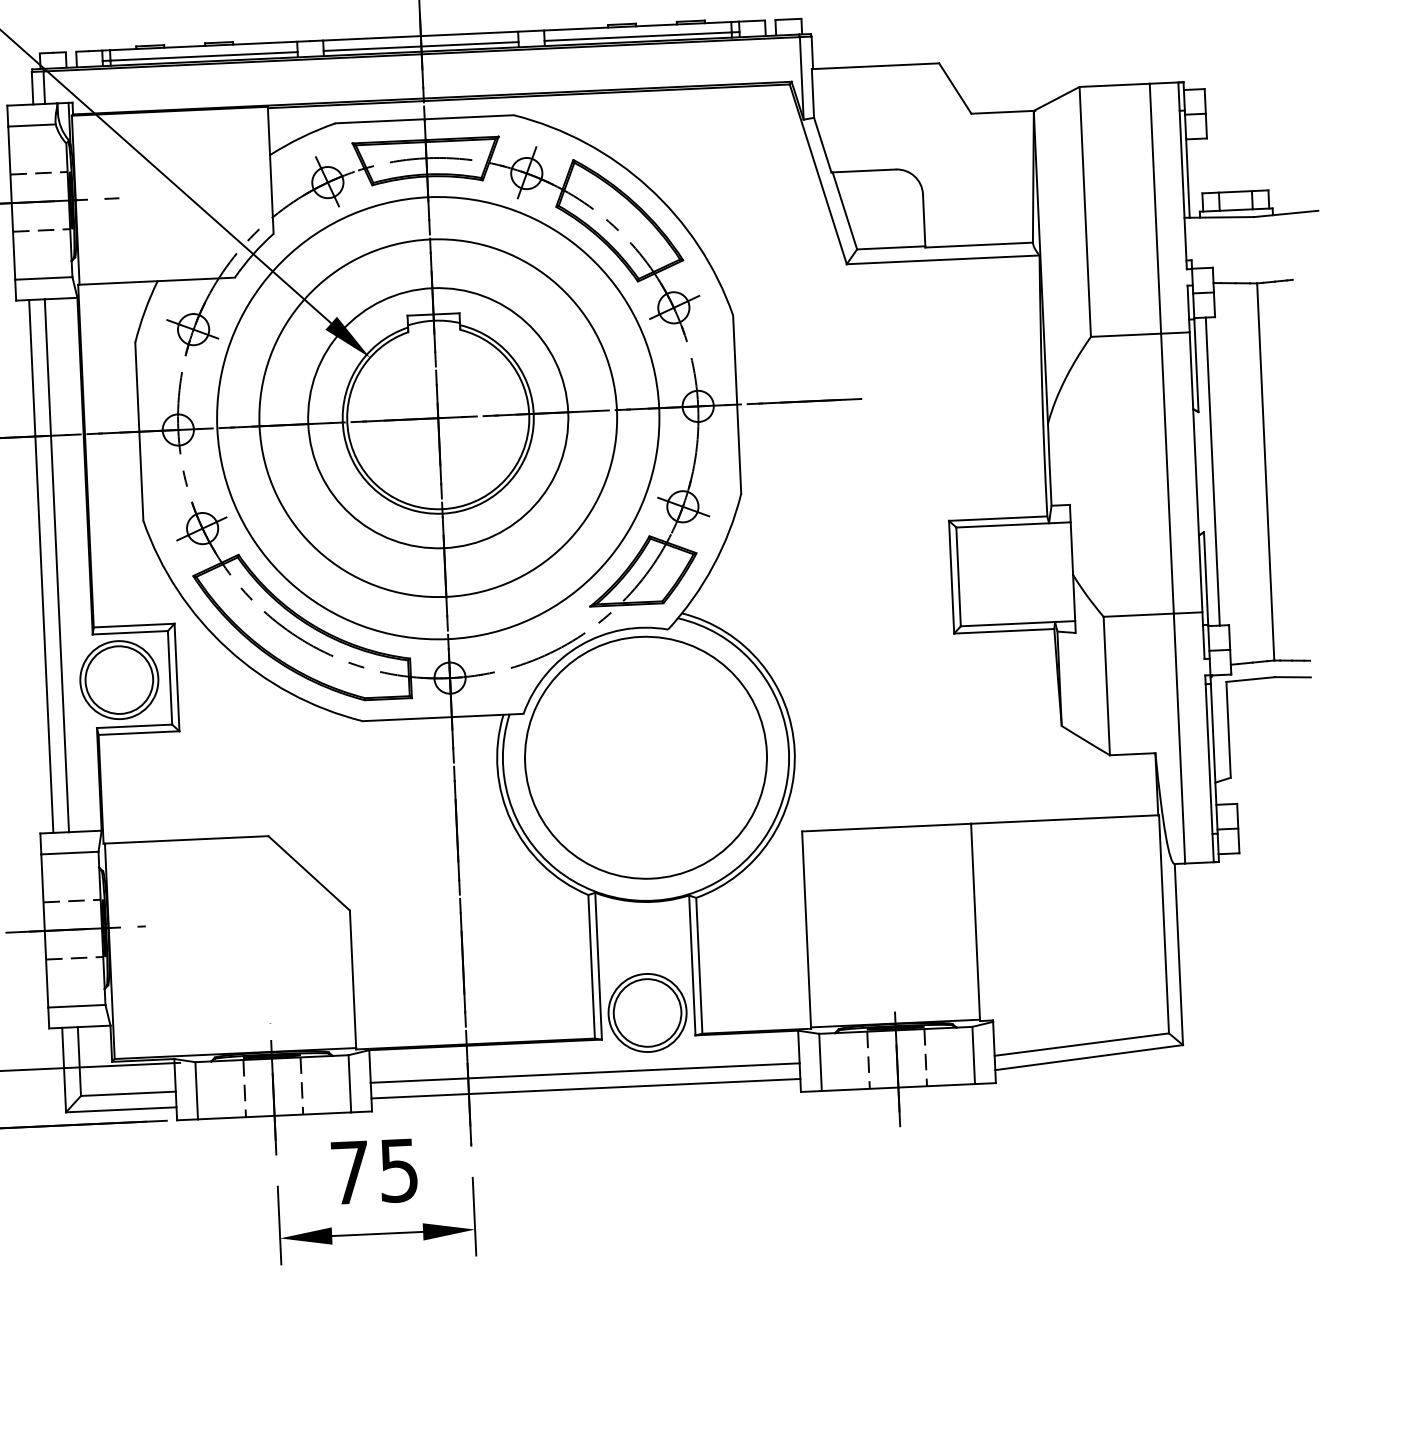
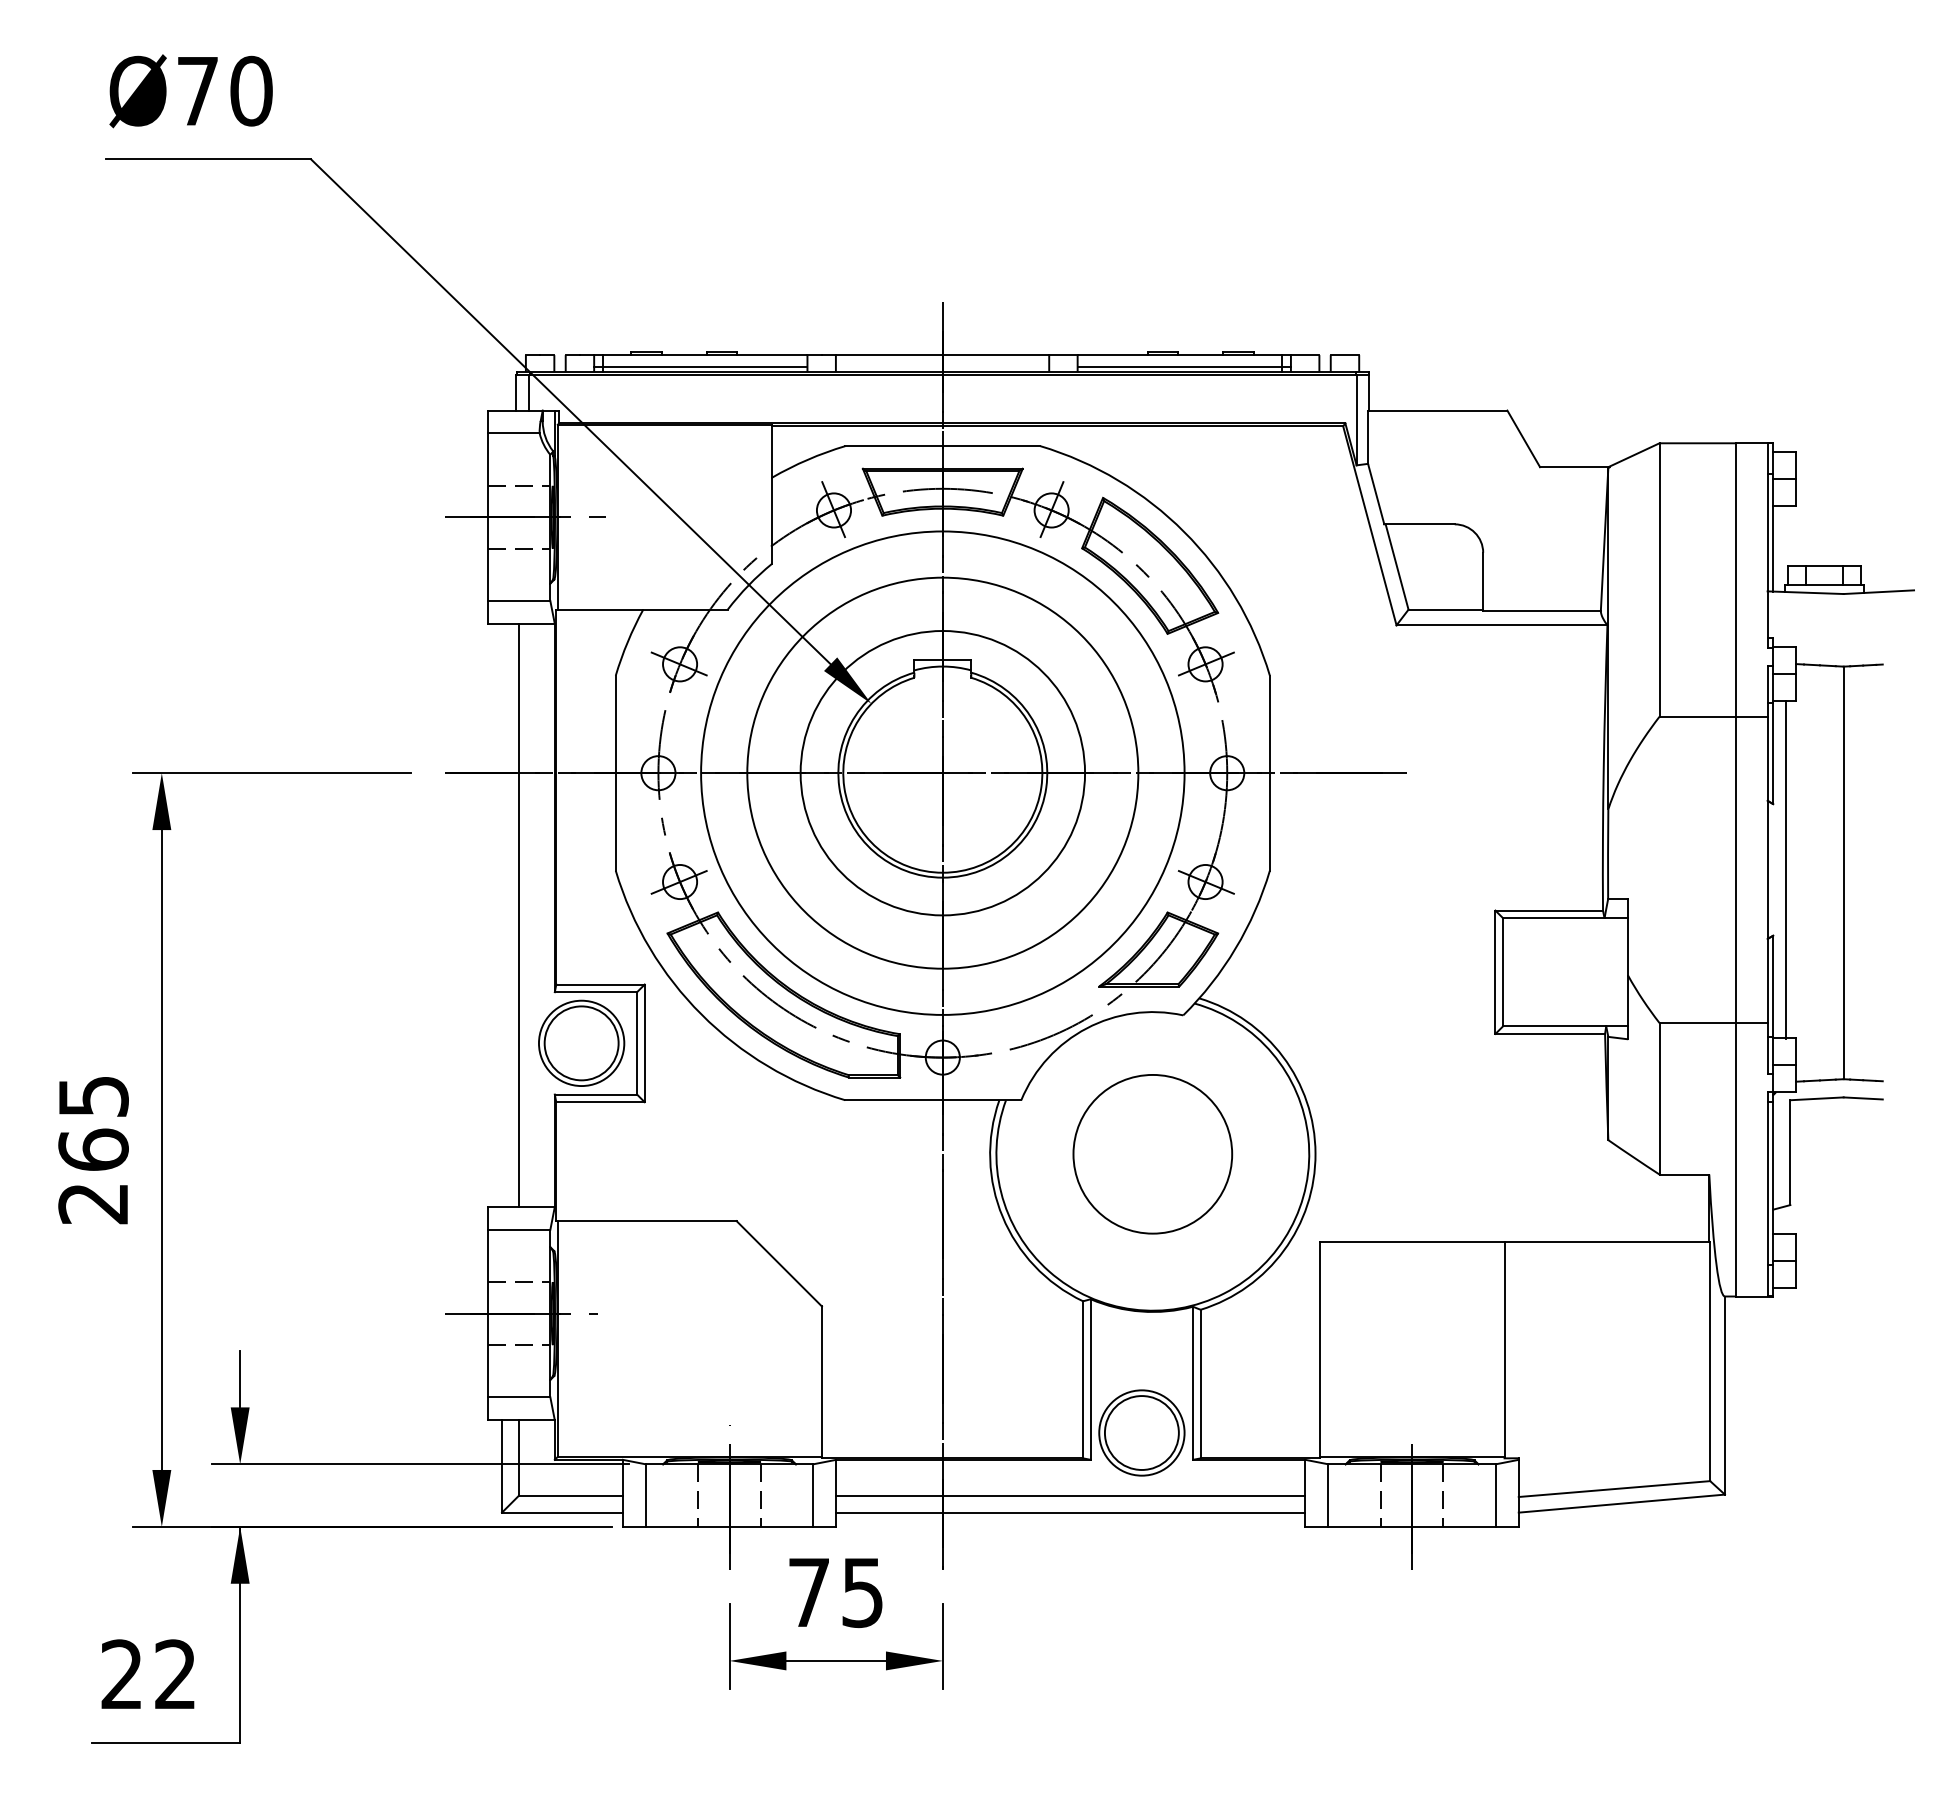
line: (421, 46) -> (942, 366), removed
line: (41, 565) -> (502, 914), removed
circle: (645, 757) -> (1152, 1154), size x0.6

